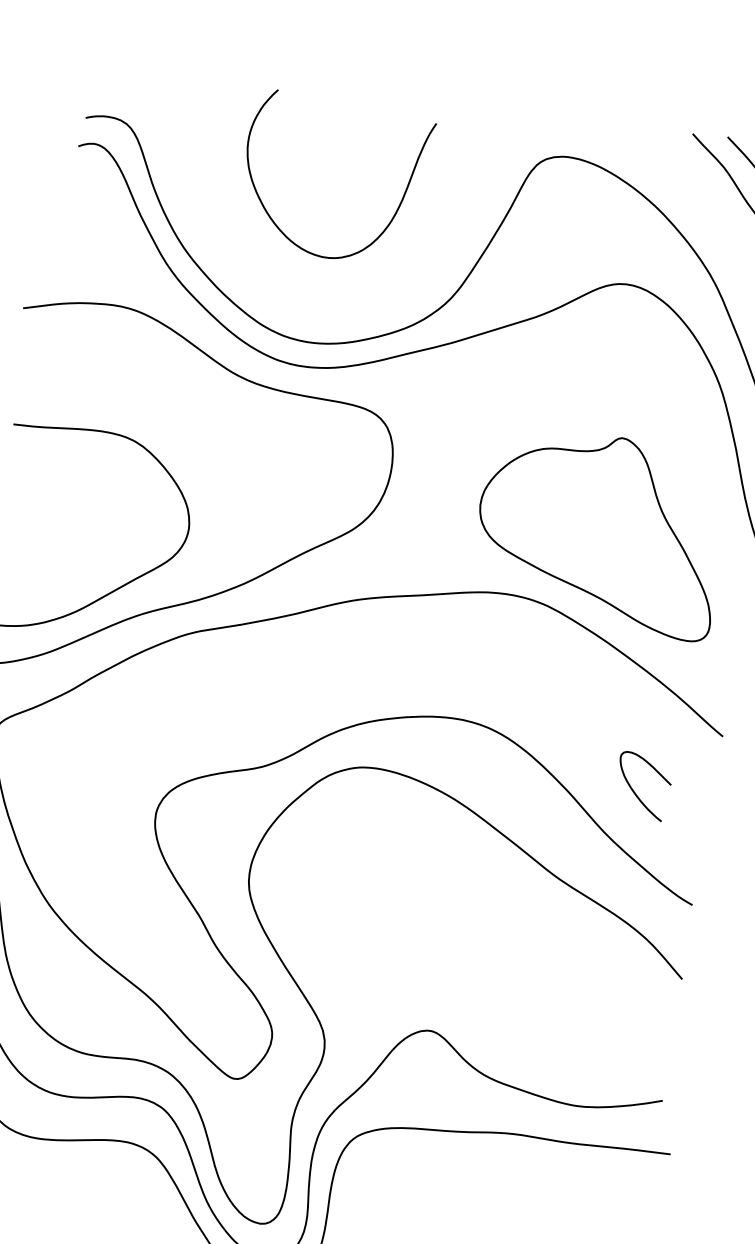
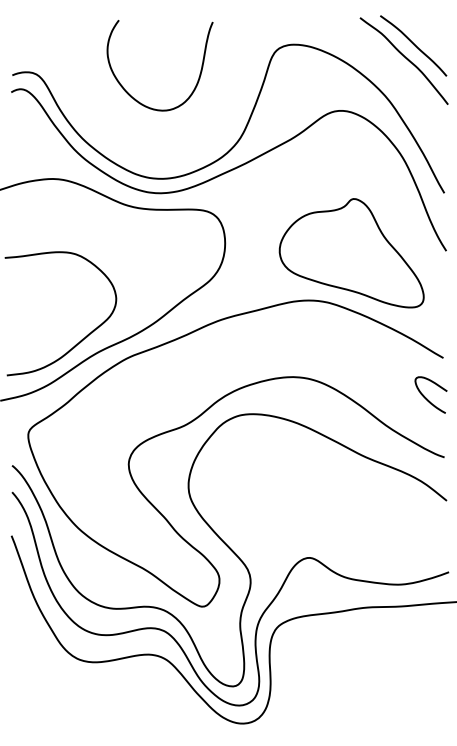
curve: (397, 206) -> (199, 73), moved
curve: (634, 788) -> (426, 397), moved

